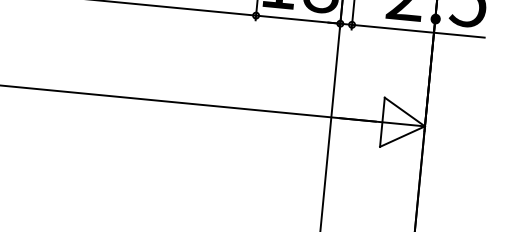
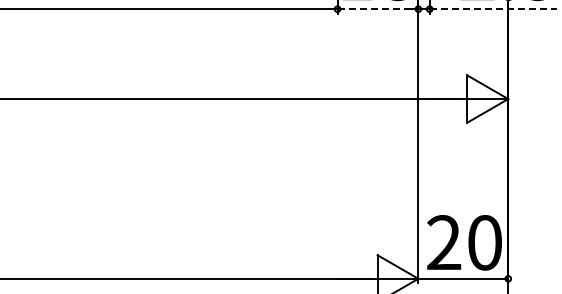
line: (298, 20) -> (378, 9), solid -> dashed
line: (418, 31) -> (493, 9), solid -> dashed

